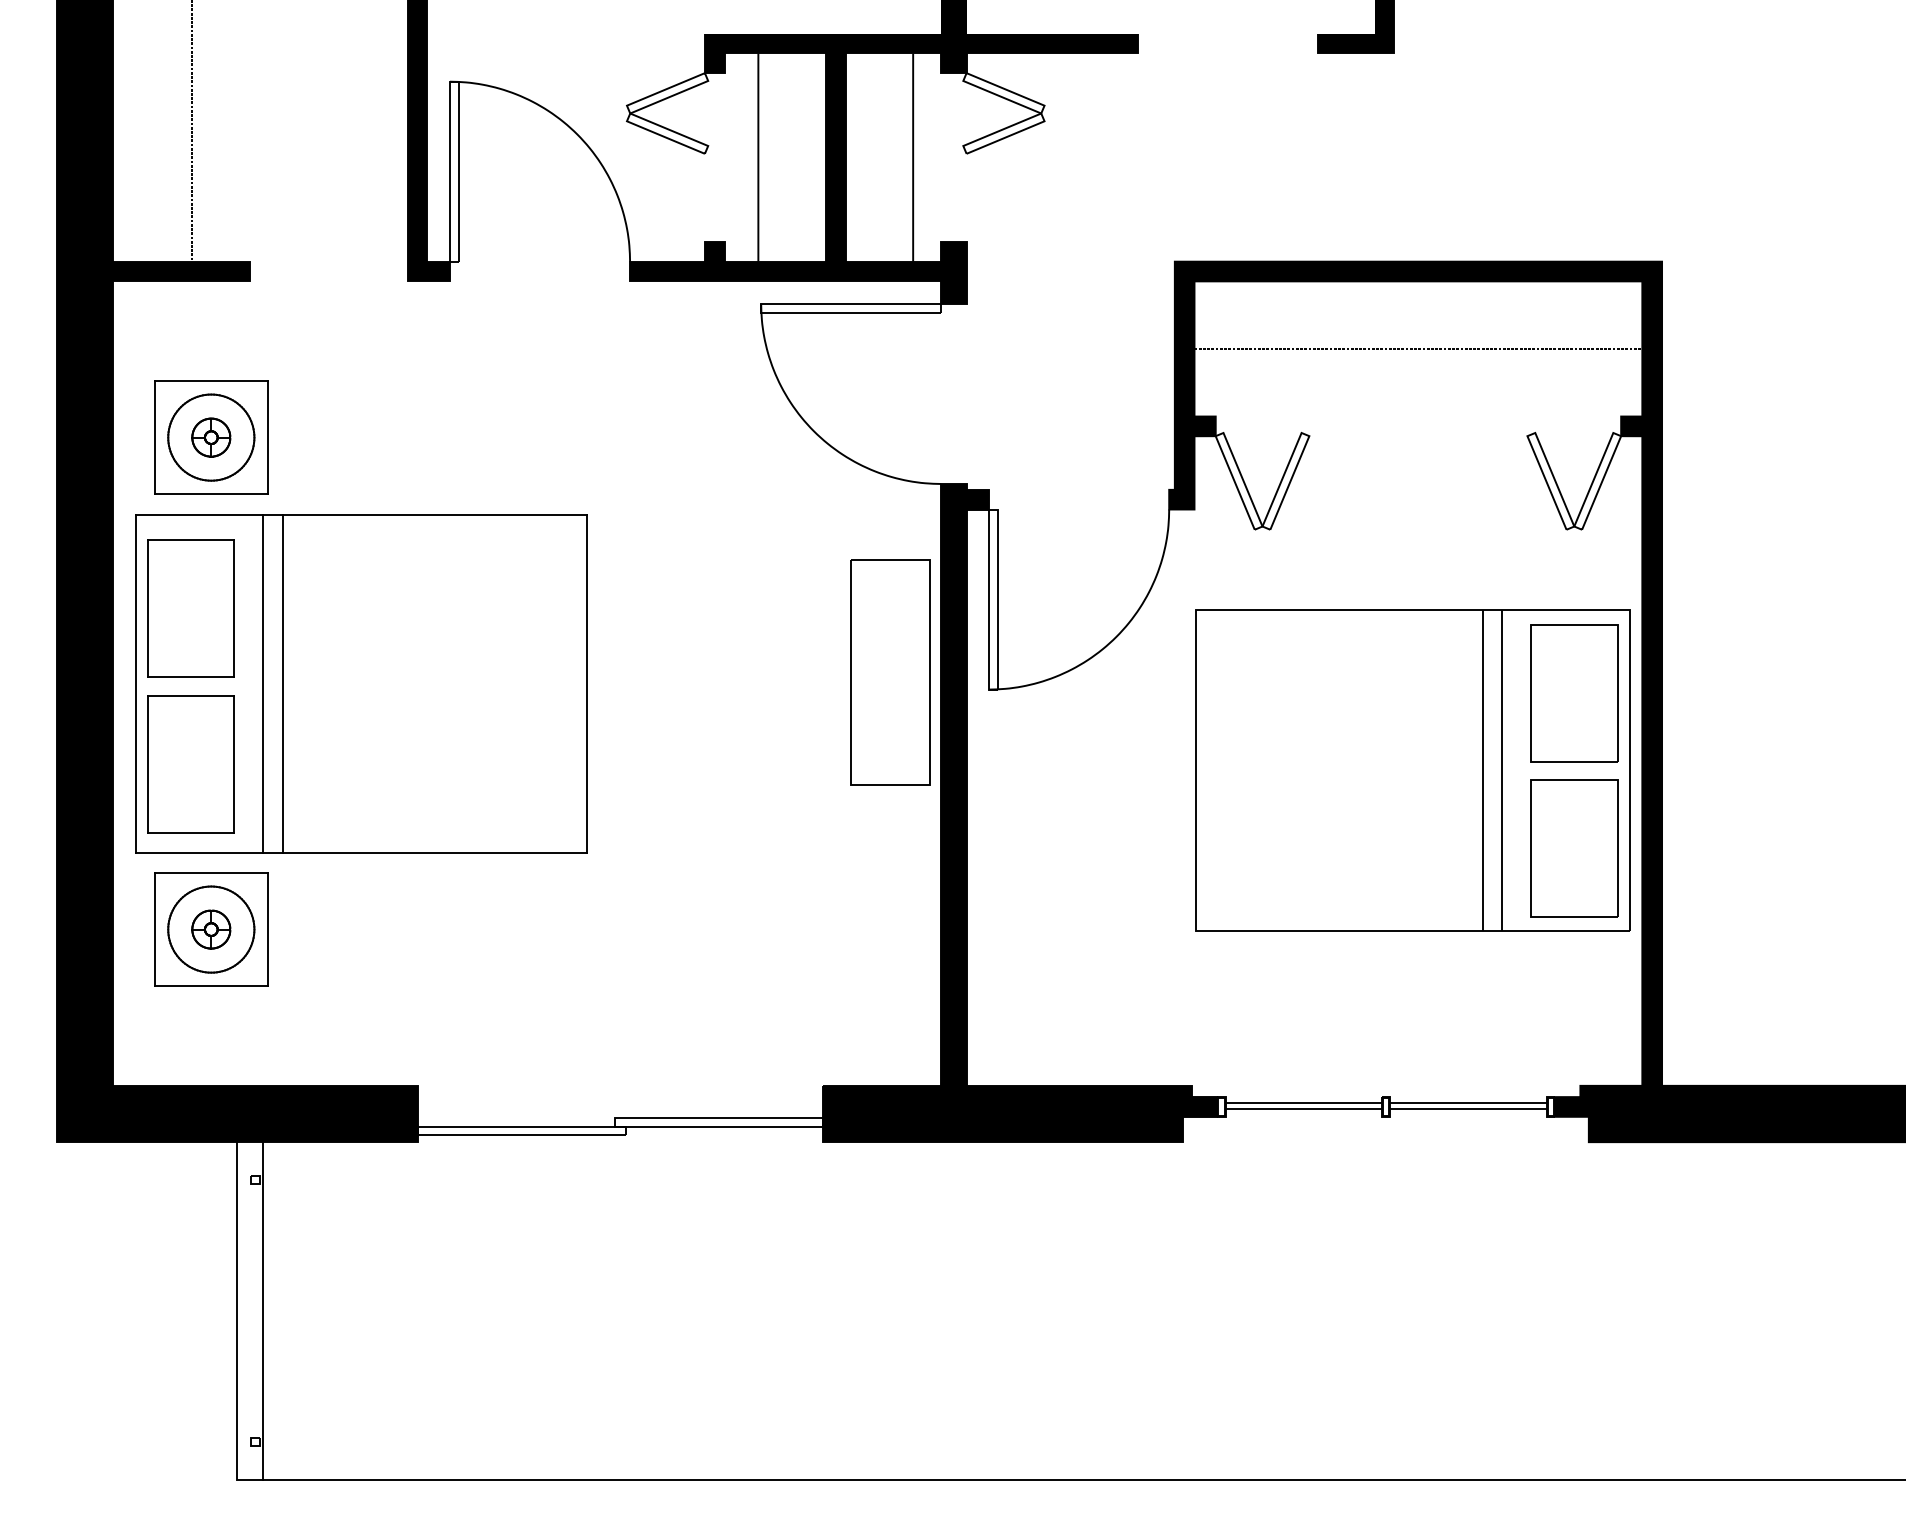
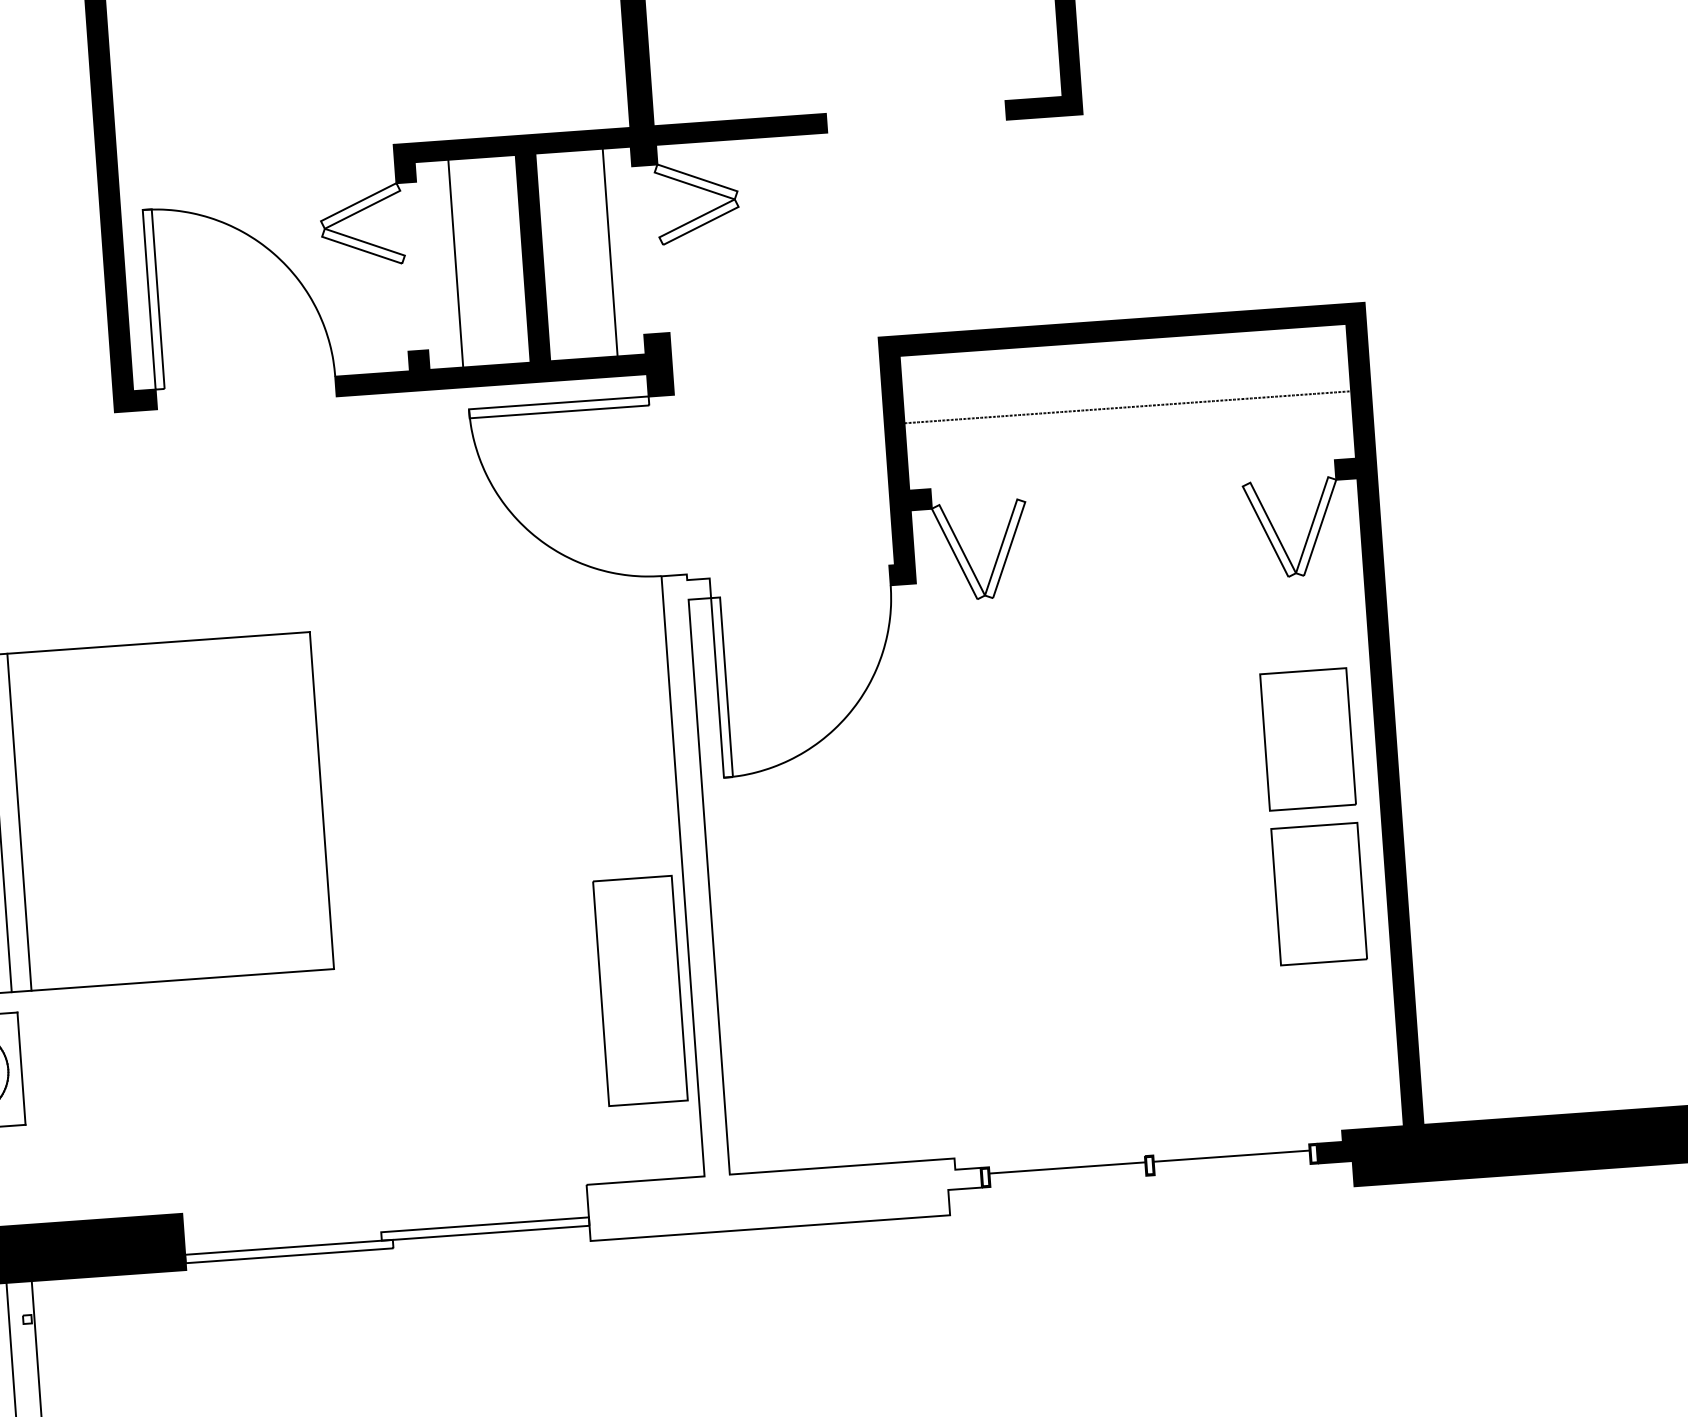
part: (890, 672) -> (640, 991), moved
part: (1412, 770) -> (1152, 828), removed
fill: (1020, 813) -> (764, 899), removed
line: (1303, 1108) -> (1067, 1173), removed
line: (1468, 1108) -> (1232, 1161), removed

